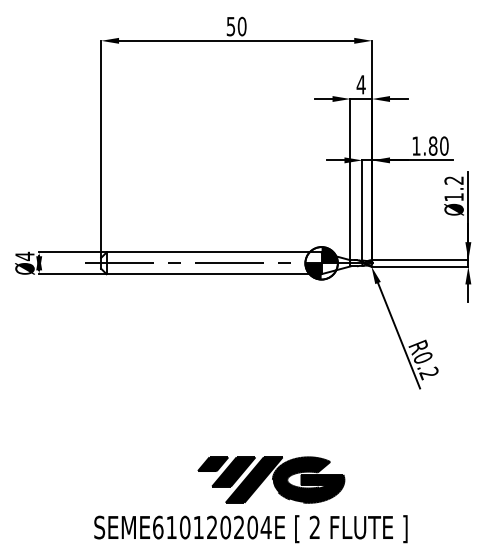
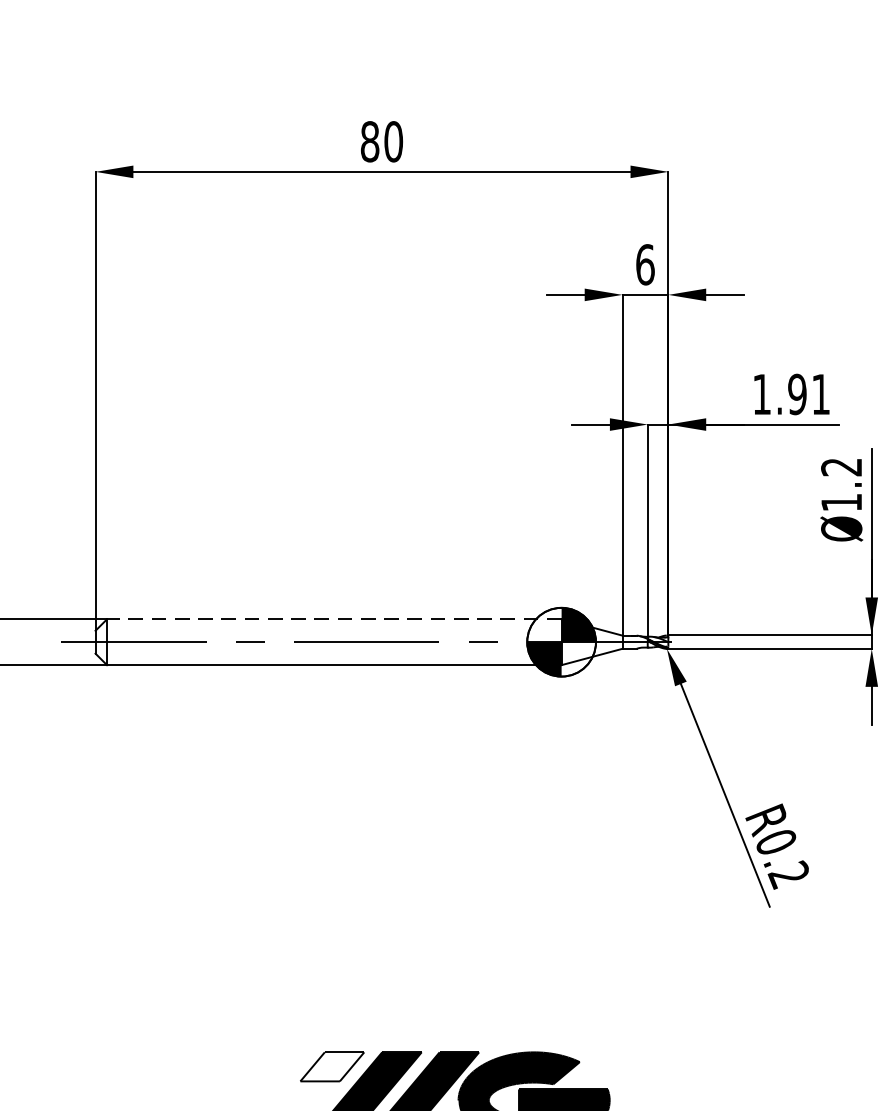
text: (230, 26) -> (368, 141), 50 -> 80
text: (360, 84) -> (643, 264), 4 -> 6
text: (438, 145) -> (808, 393), 1.80 -> 1.91
line: (214, 252) -> (335, 619), solid -> dashed
fill: (213, 464) -> (333, 1067), removed

